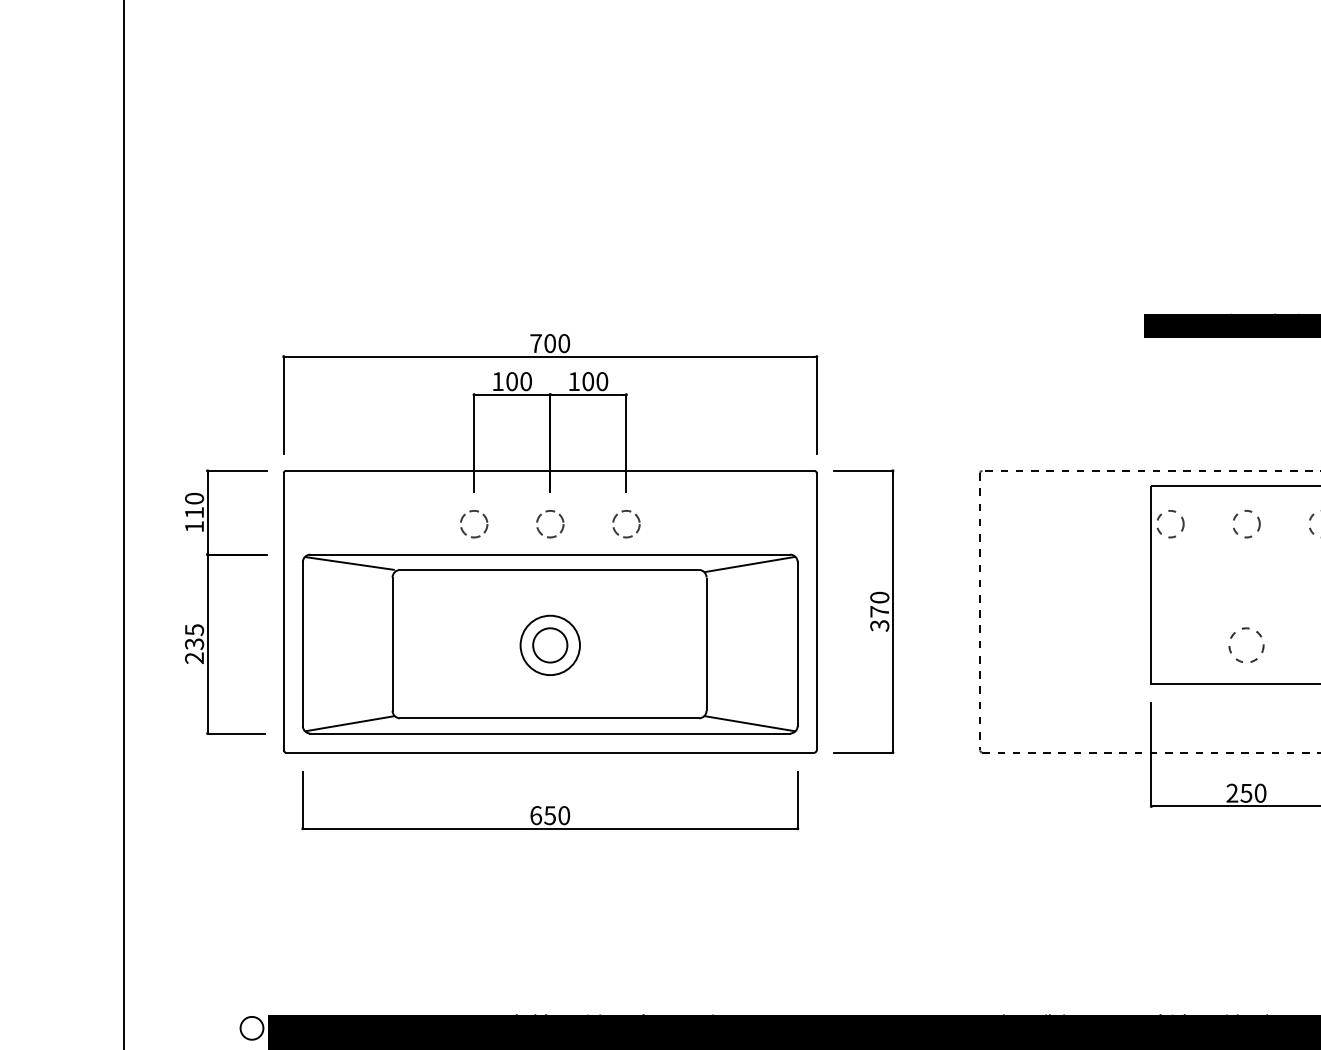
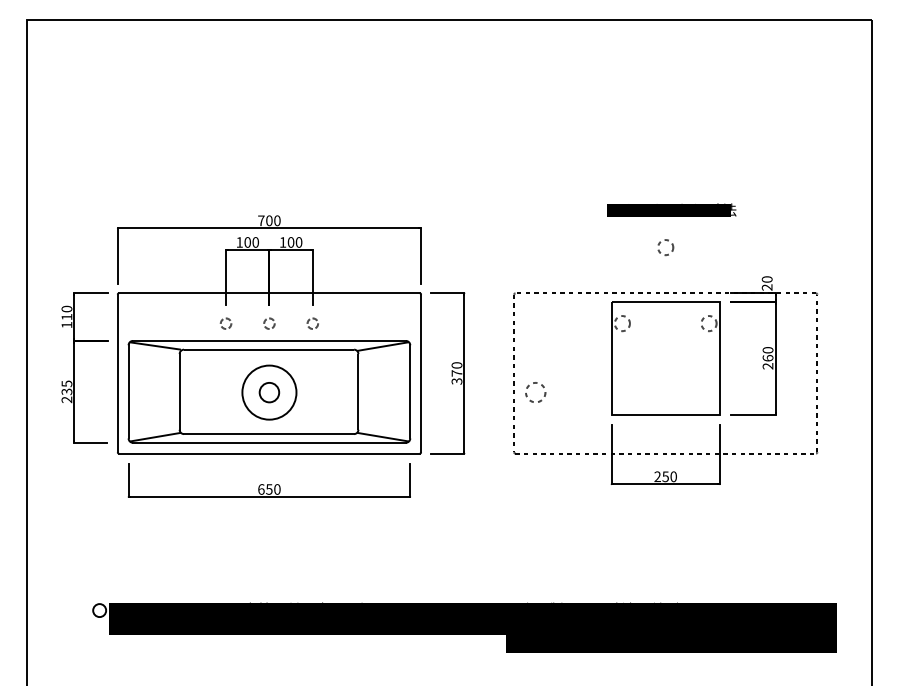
circle: (473, 523) -> (225, 323), size x0.7
circle: (550, 523) -> (269, 323), size x0.7
circle: (625, 523) -> (312, 323), size x0.7
circle: (1246, 523) -> (665, 247), moved
circle: (550, 645) -> (269, 392), size x1.6
circle: (1246, 645) -> (535, 392), moved

